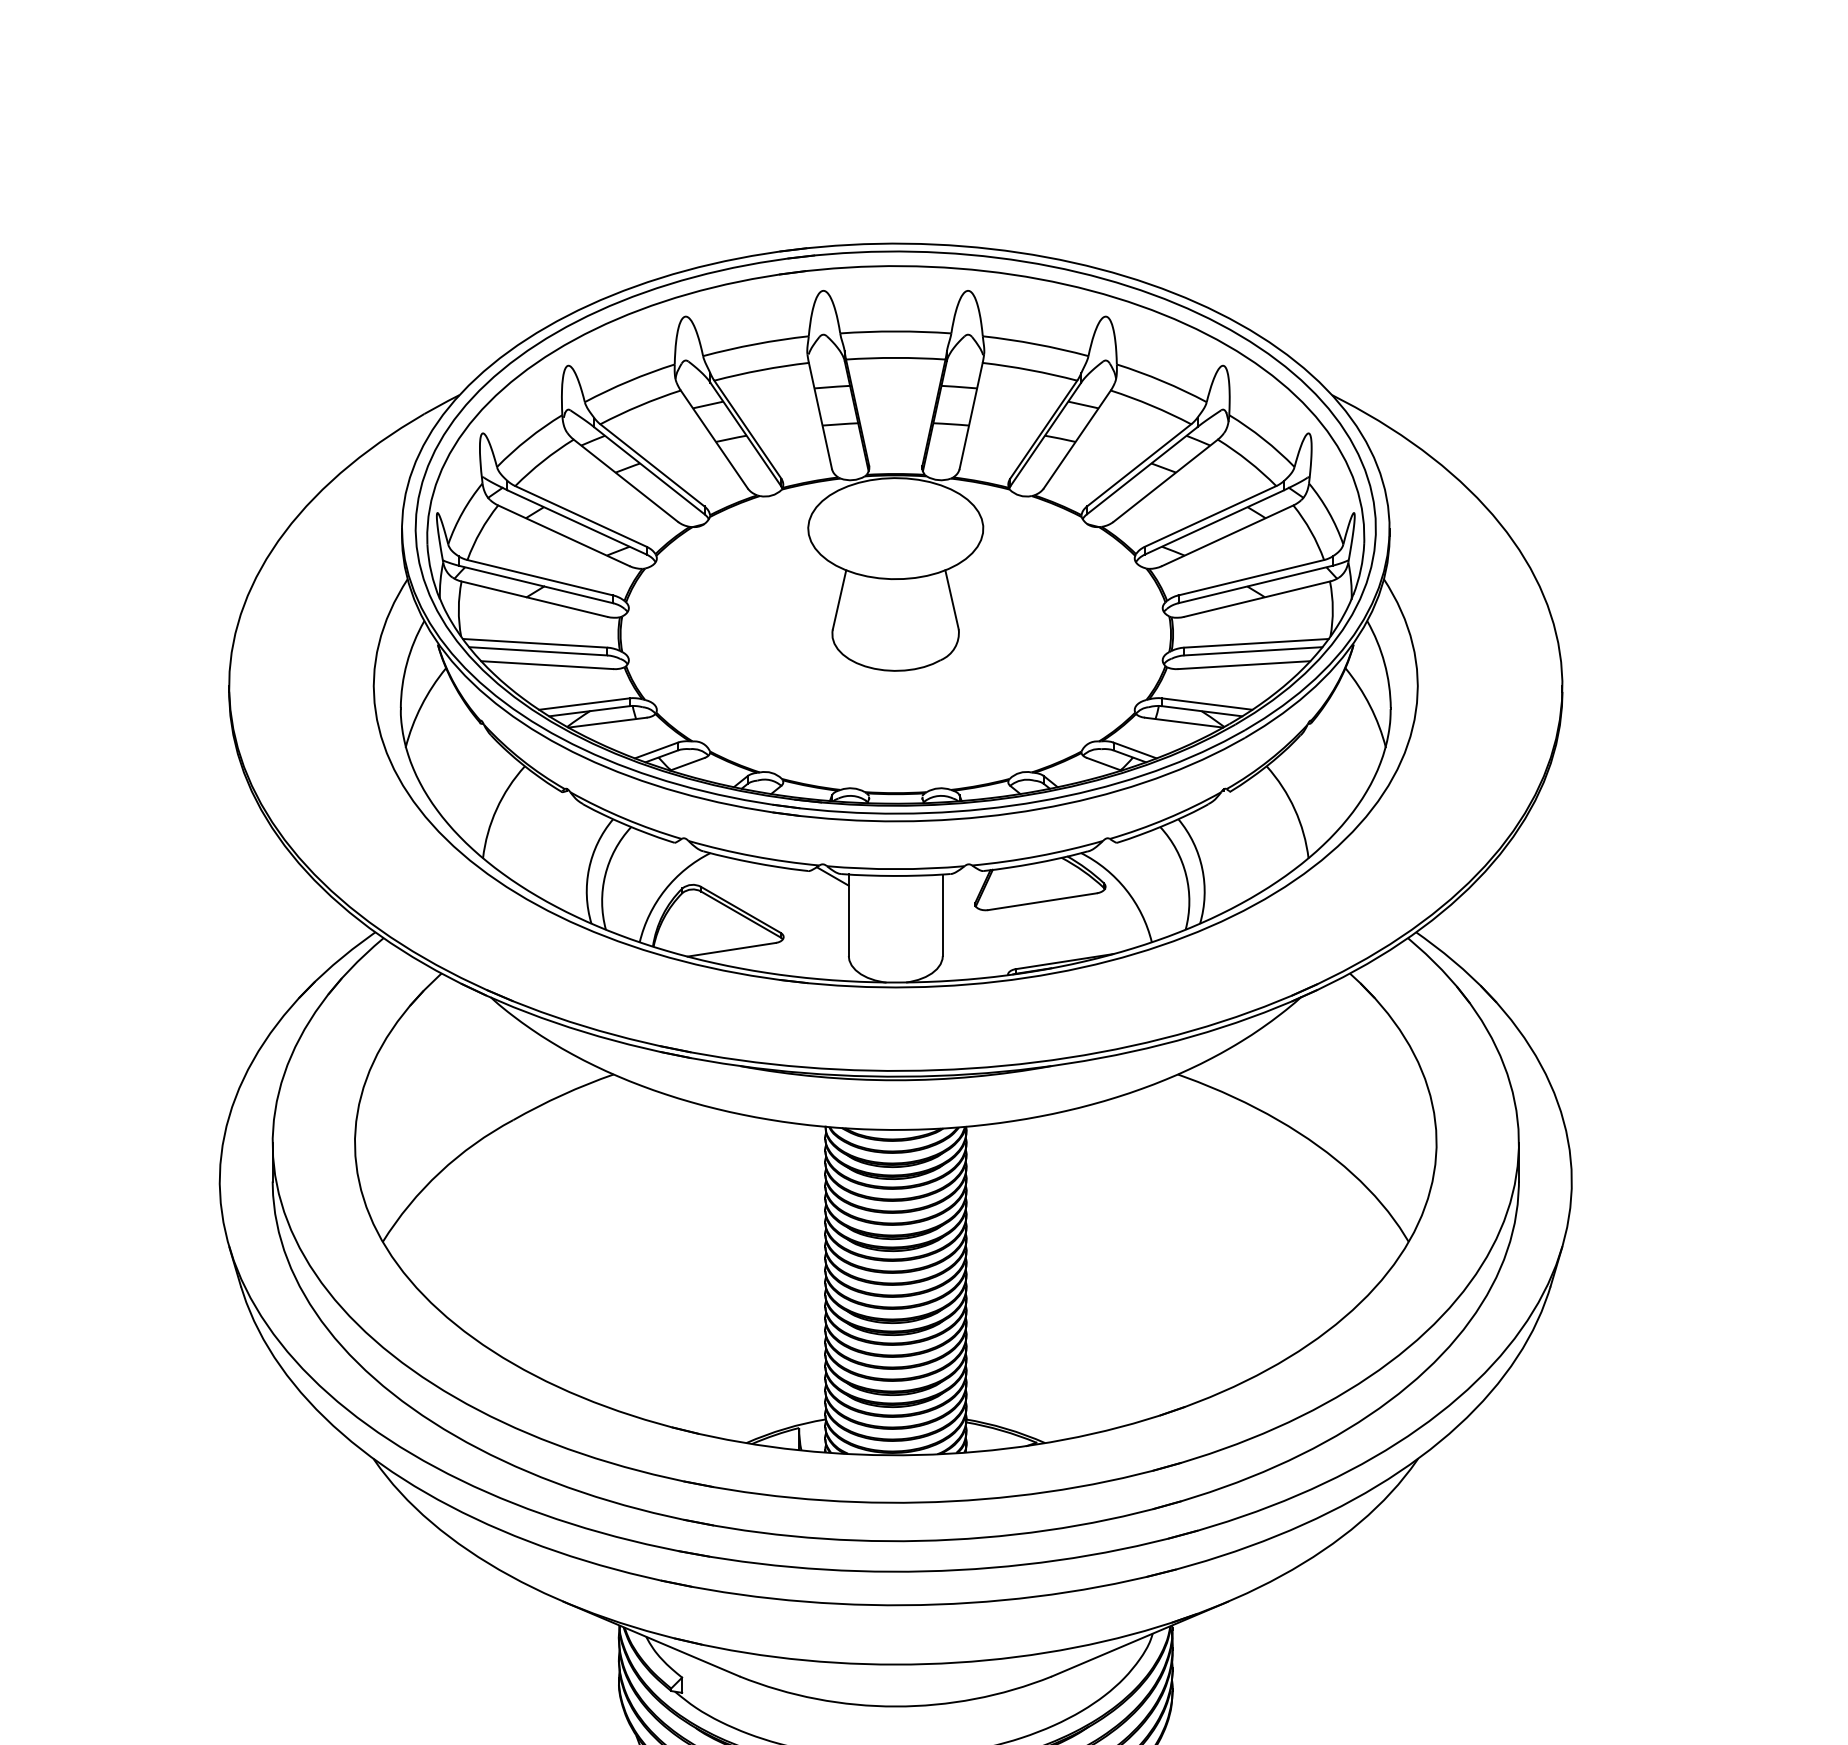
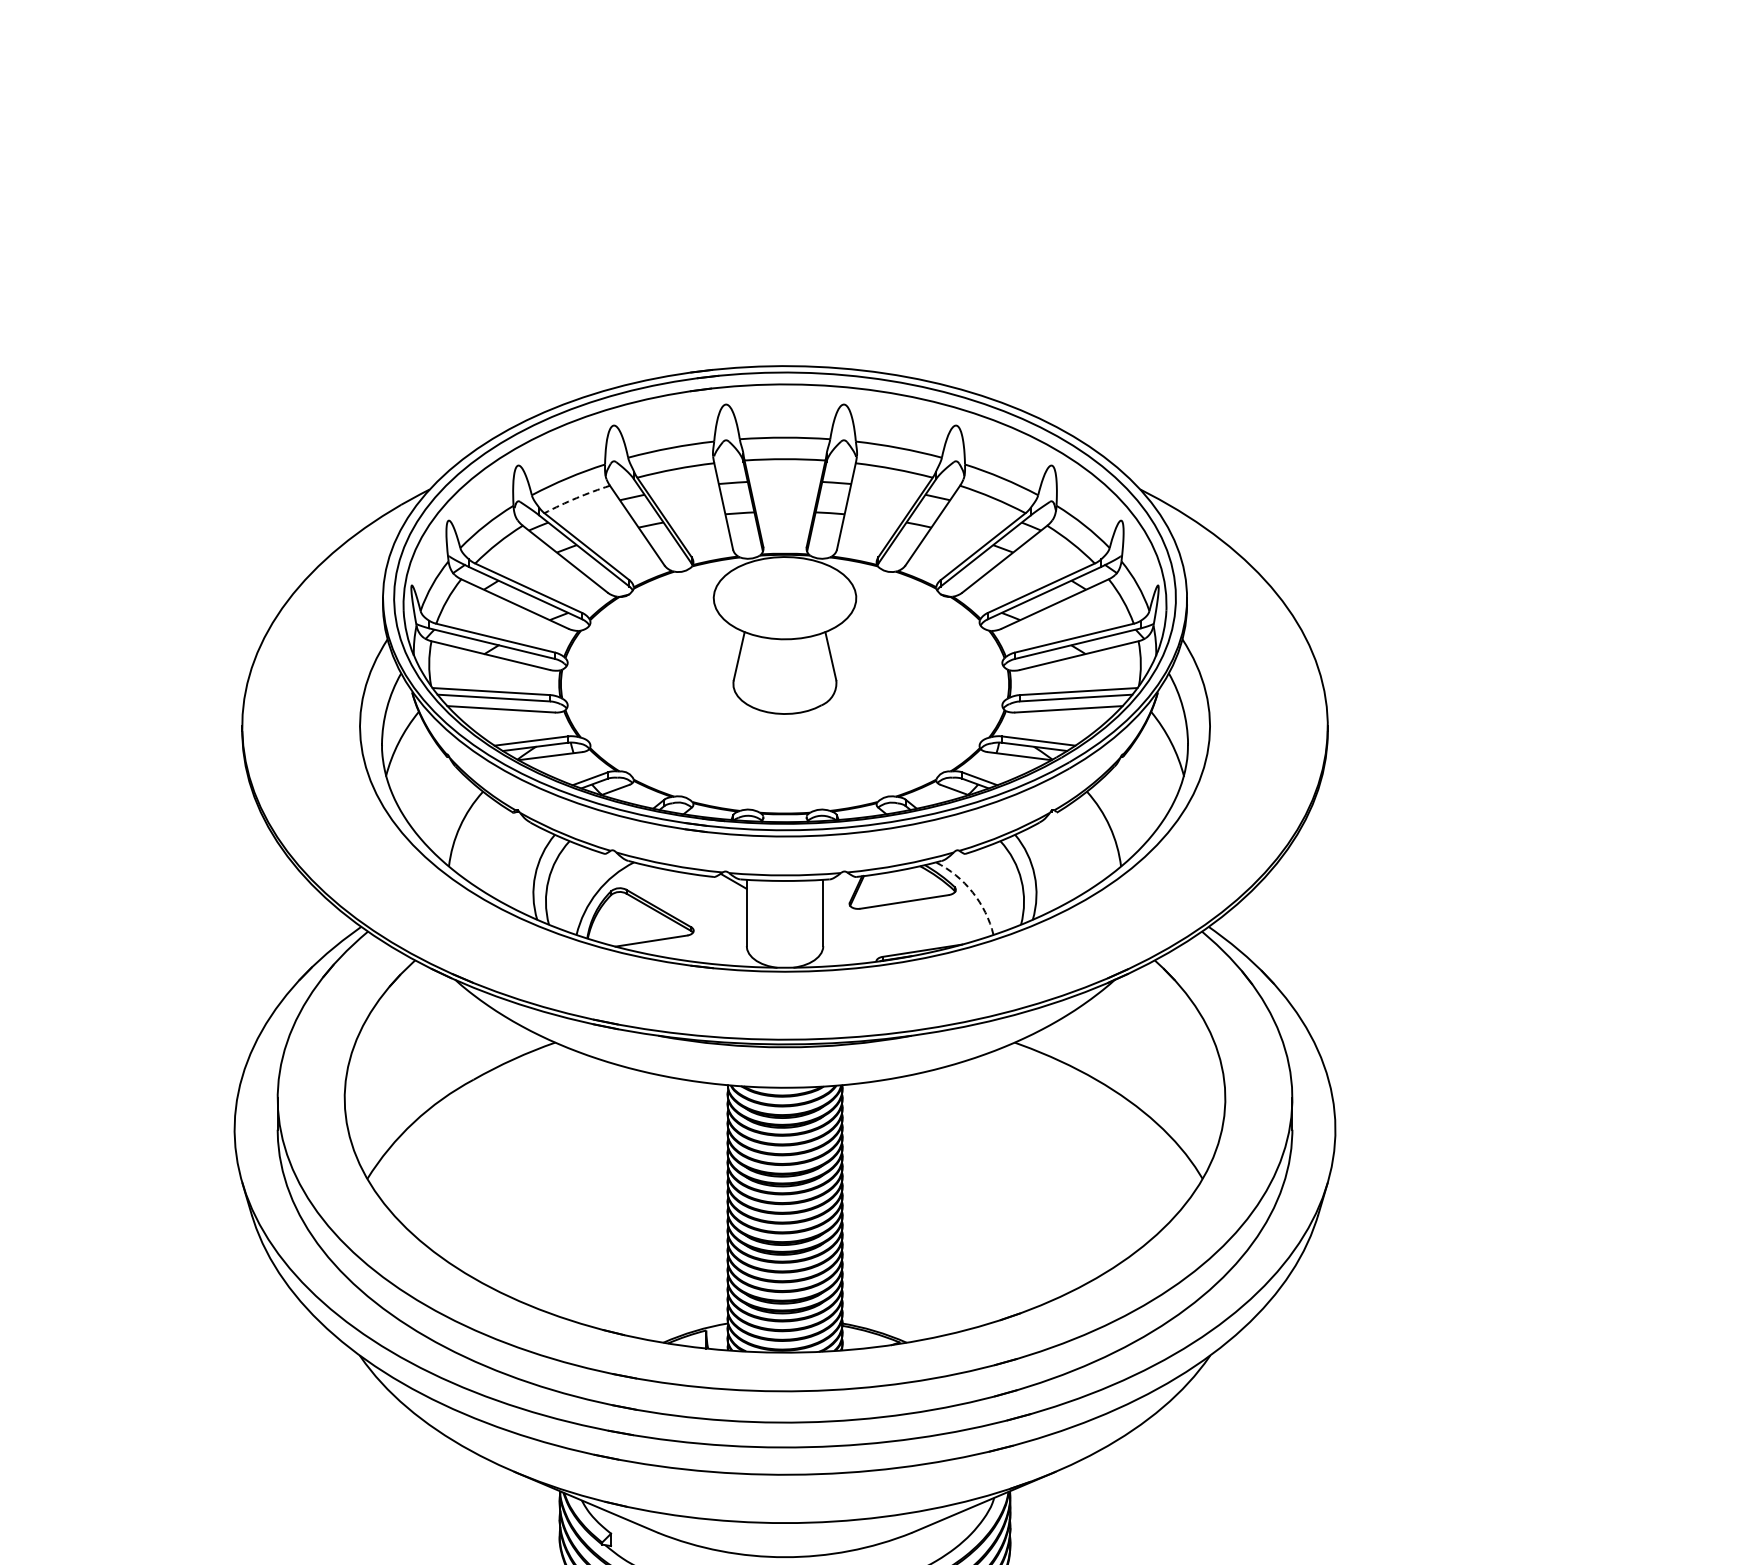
arc: (639, 406) -> (576, 498), solid -> dashed
arc: (1126, 890) -> (972, 892), solid -> dashed

